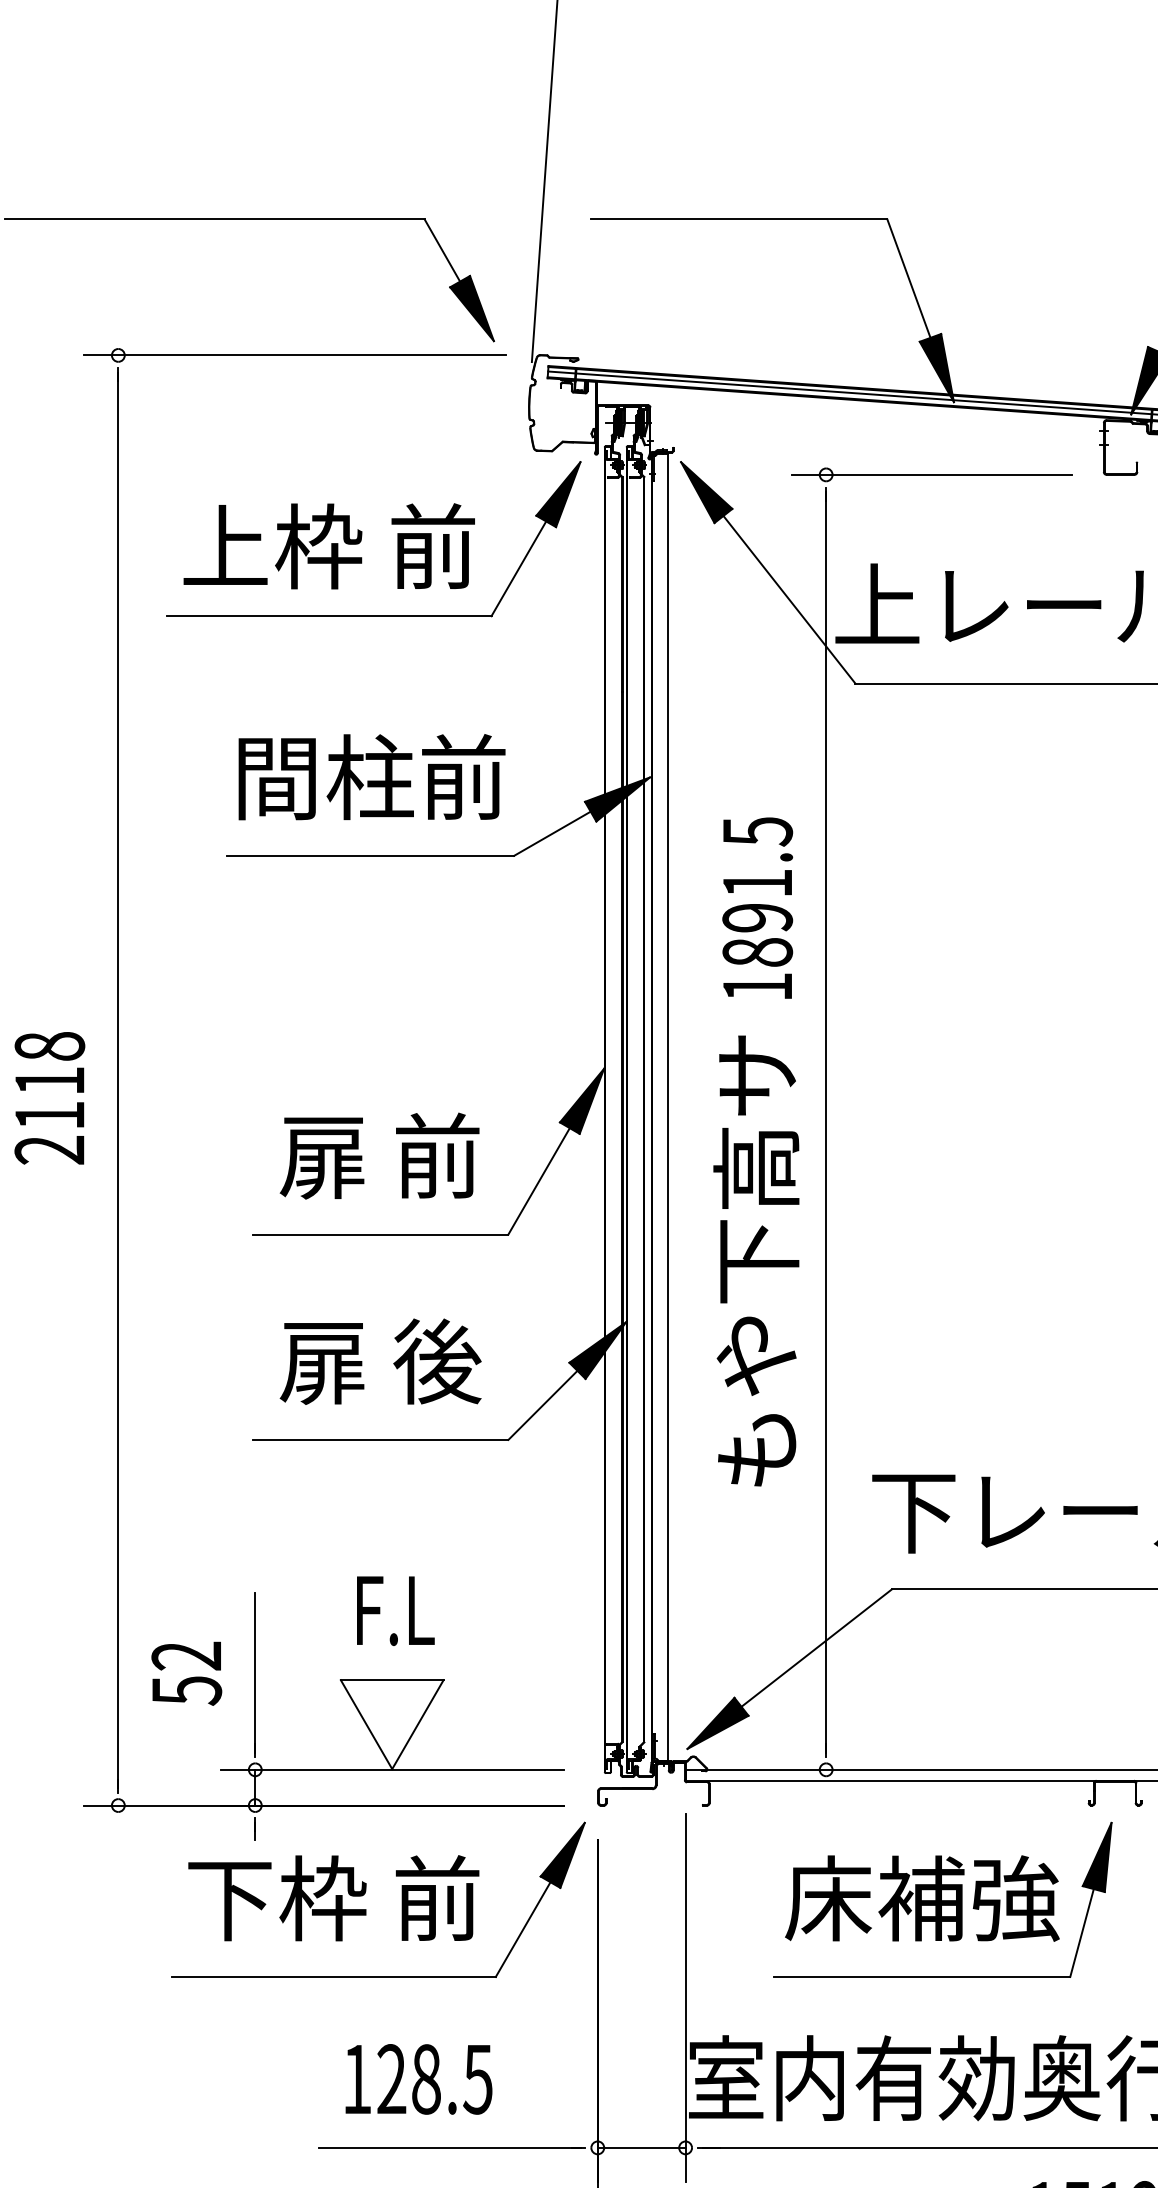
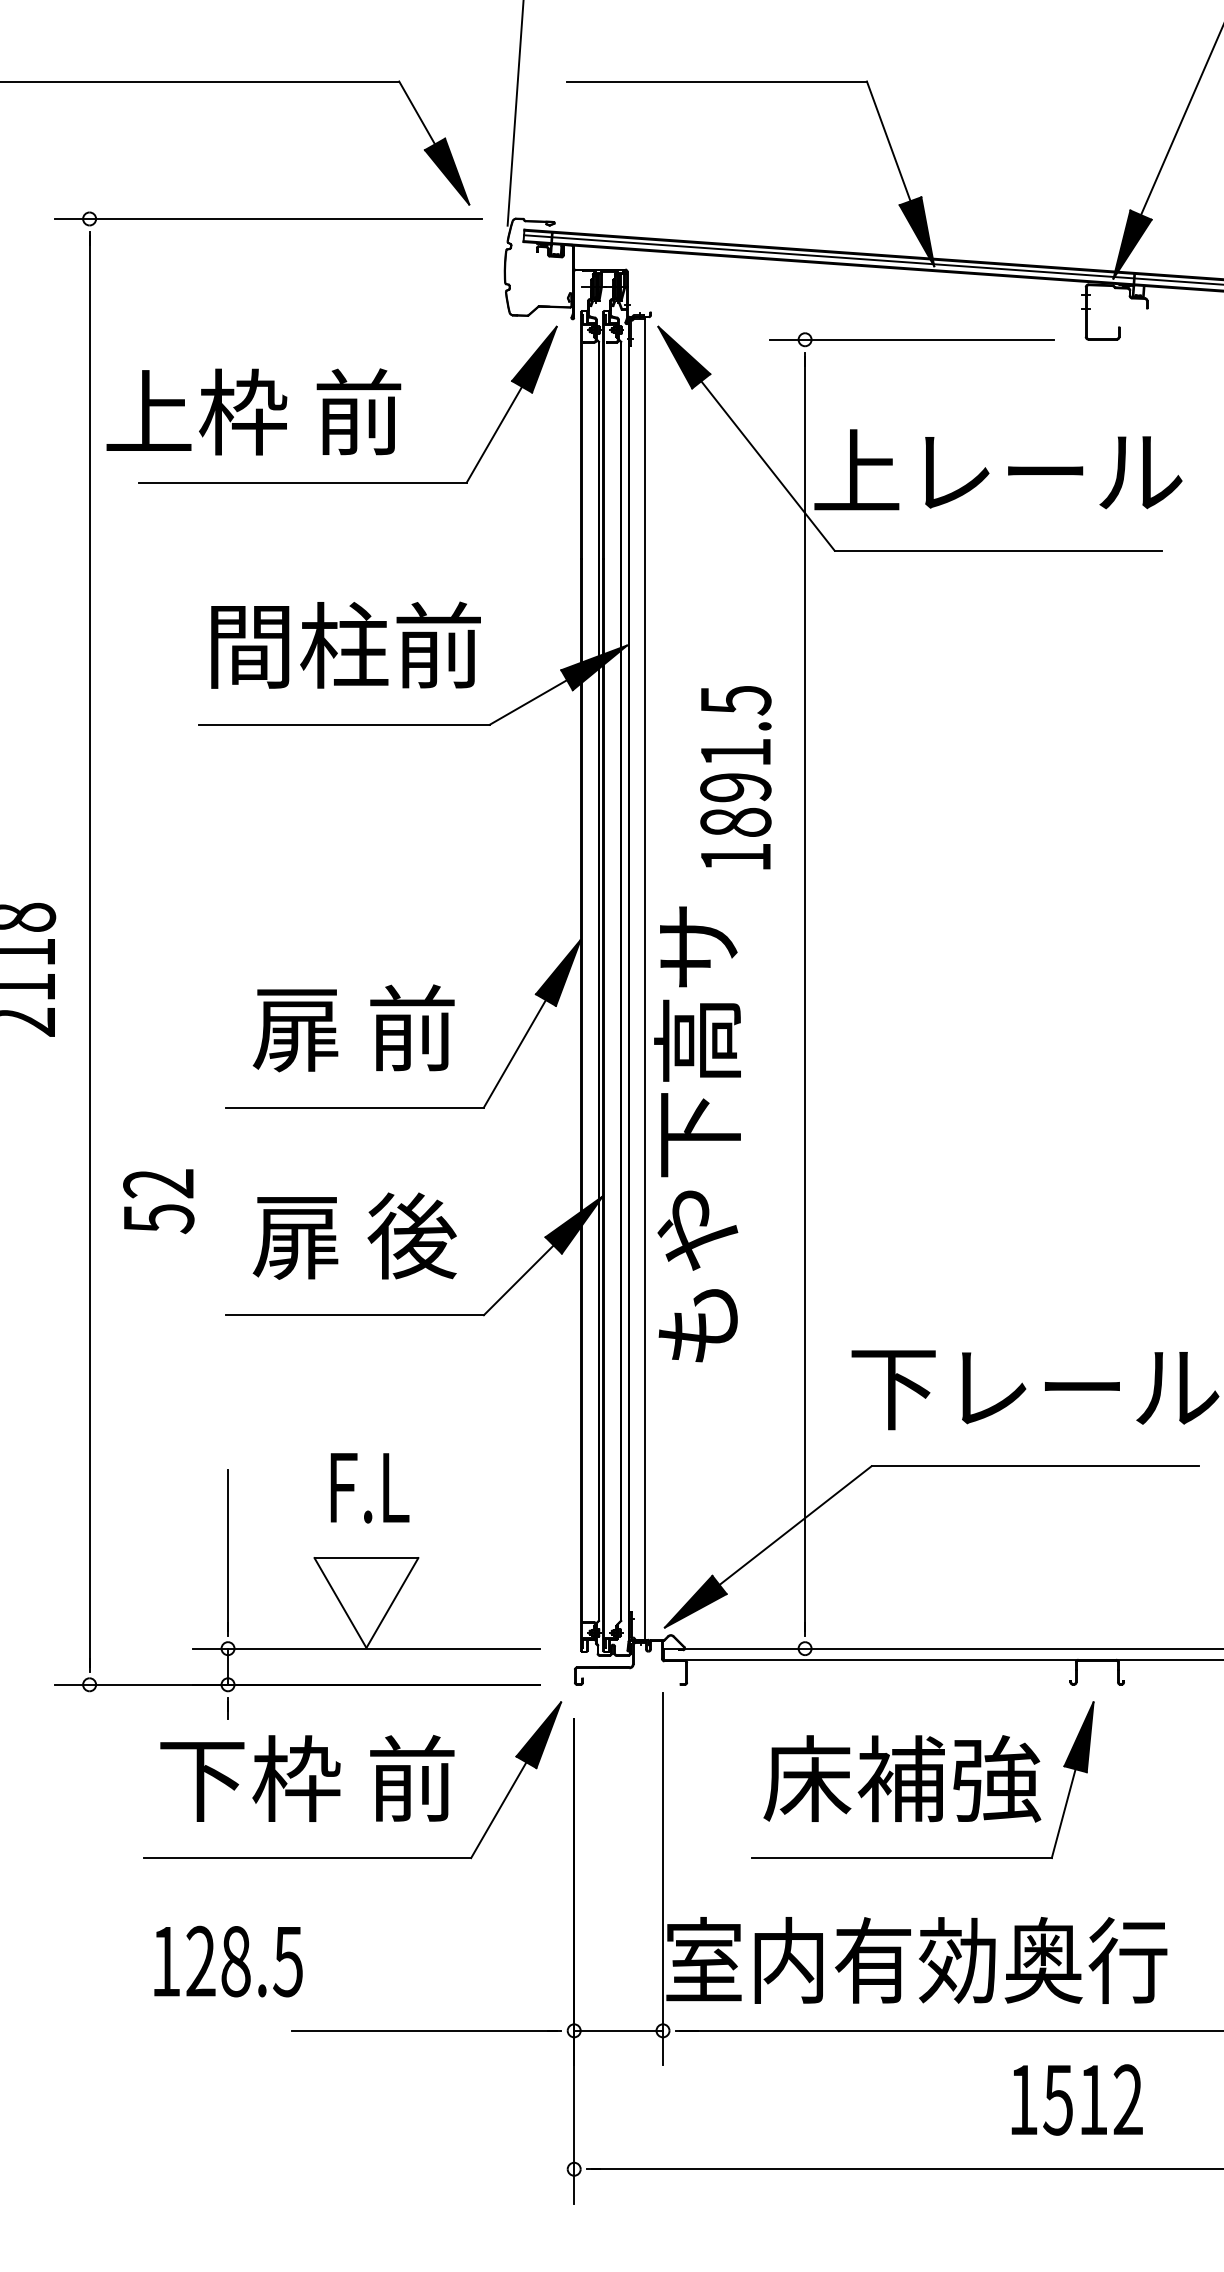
text: (328, 545) -> (253, 411), moved
text: (756, 1261) -> (697, 1134), moved
text: (186, 1673) -> (158, 1201), moved
text: (418, 2079) -> (228, 1961), moved

